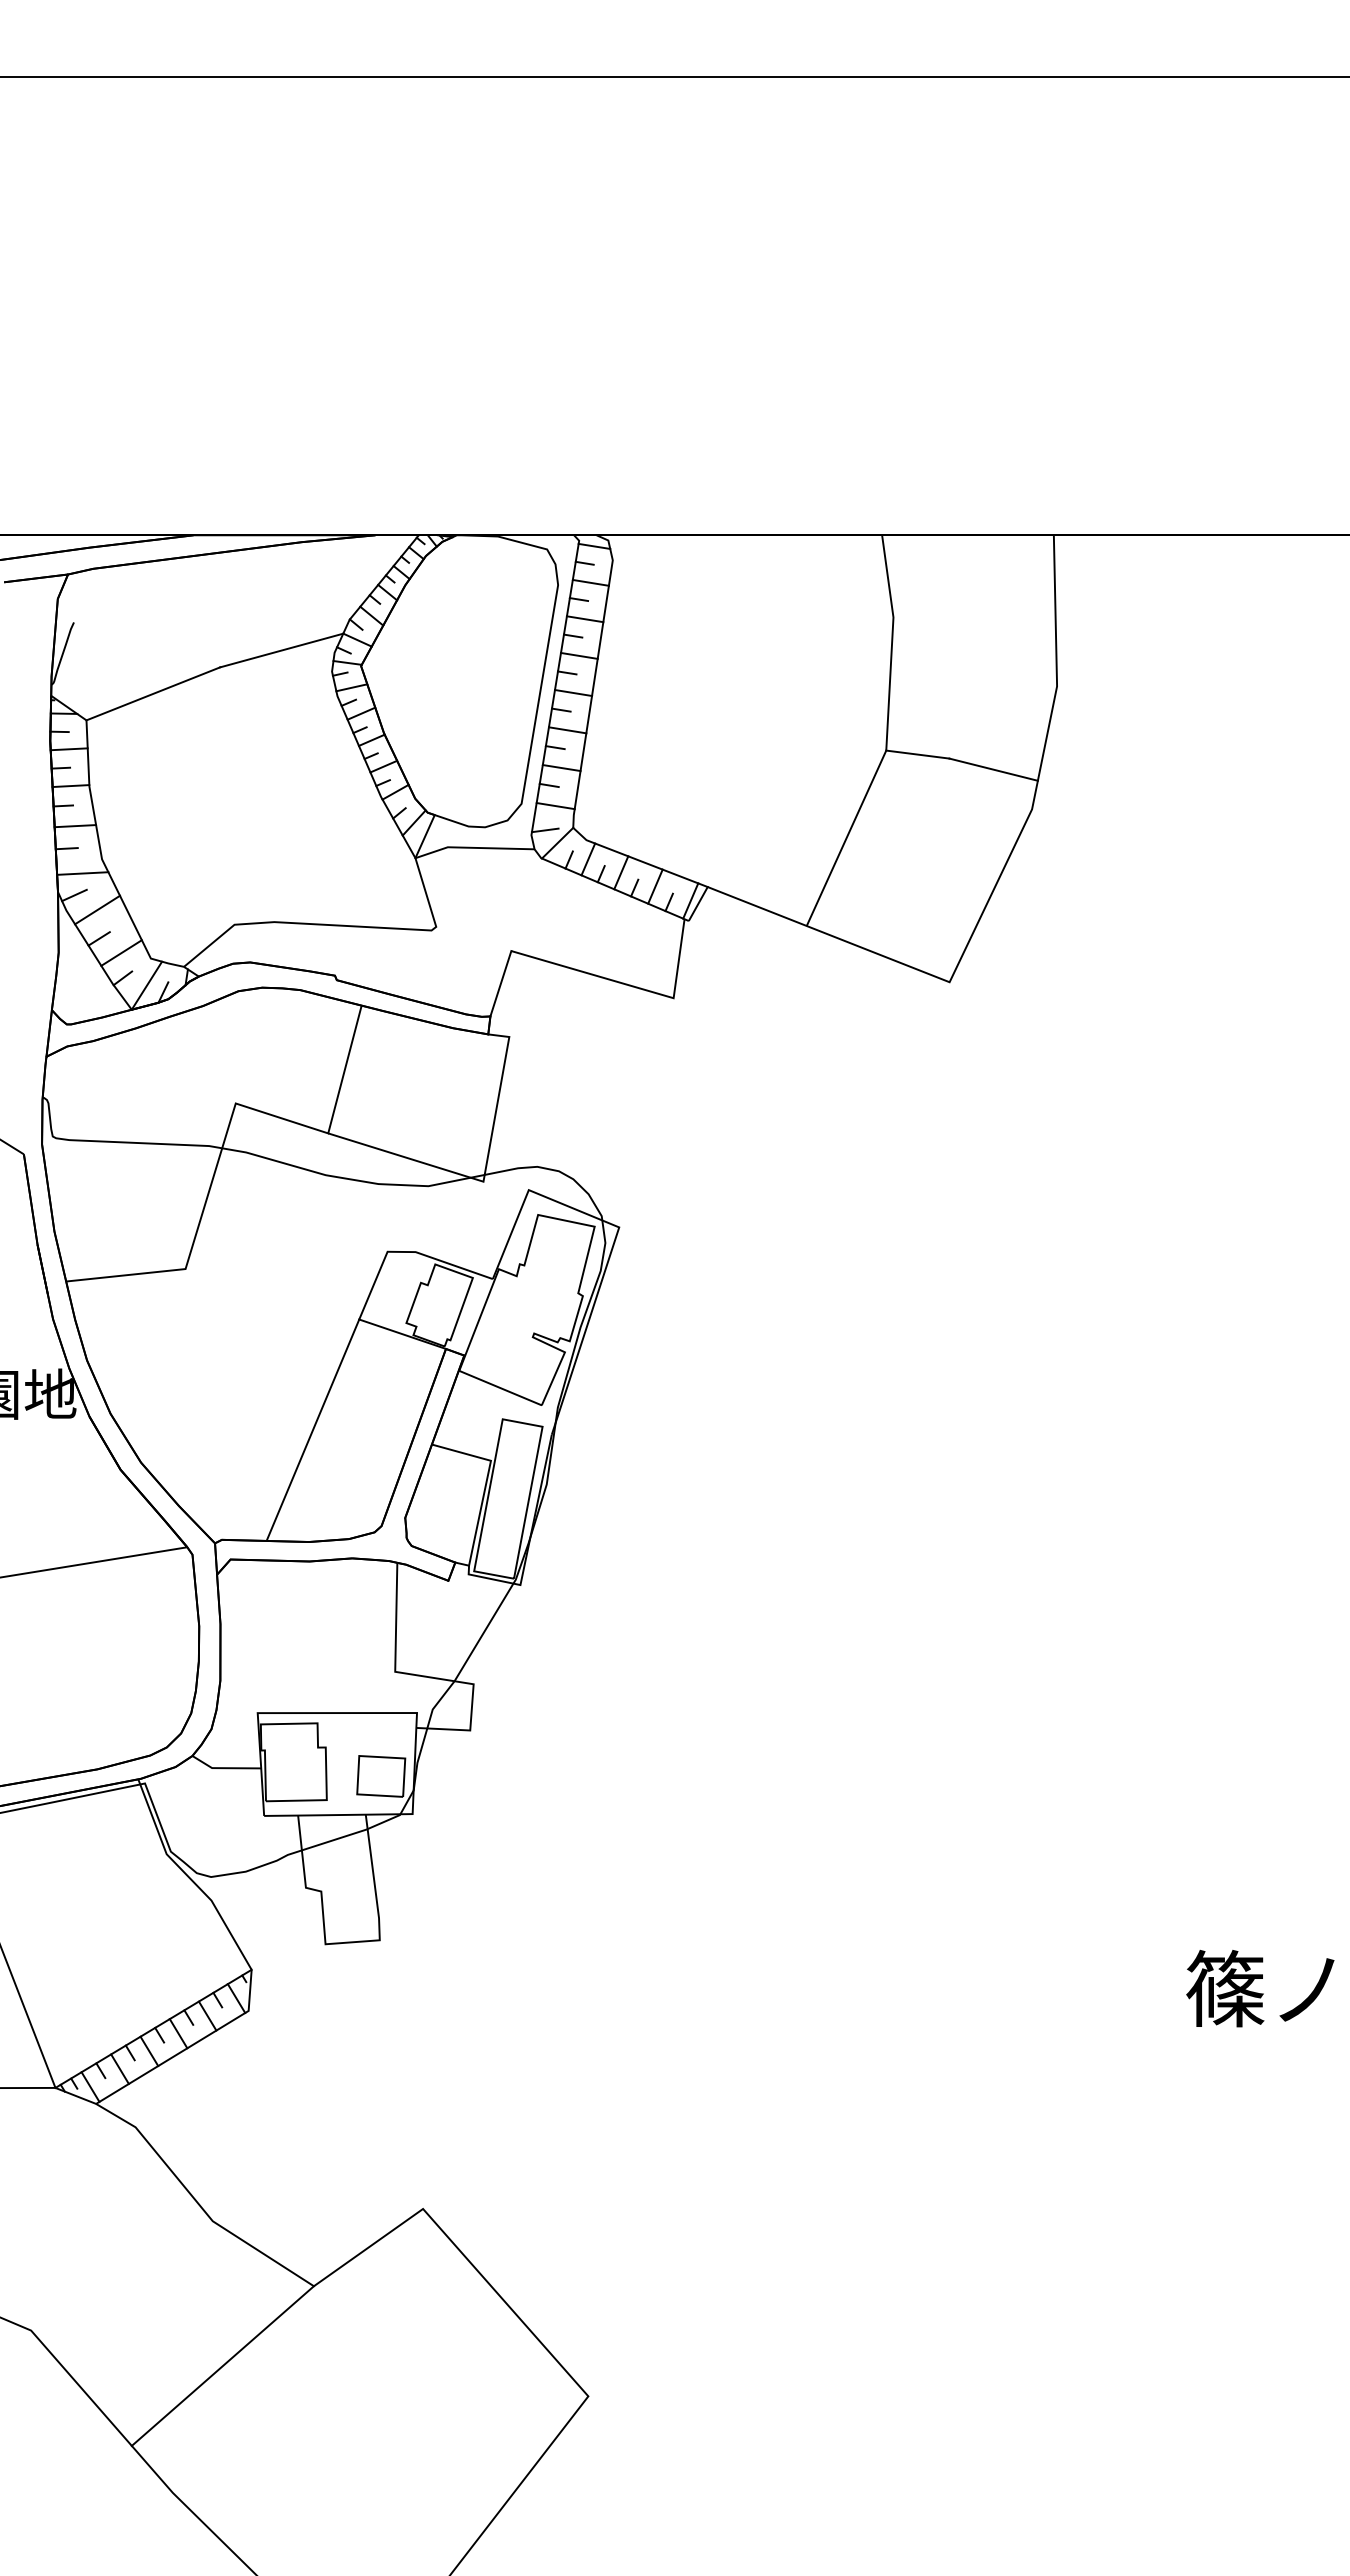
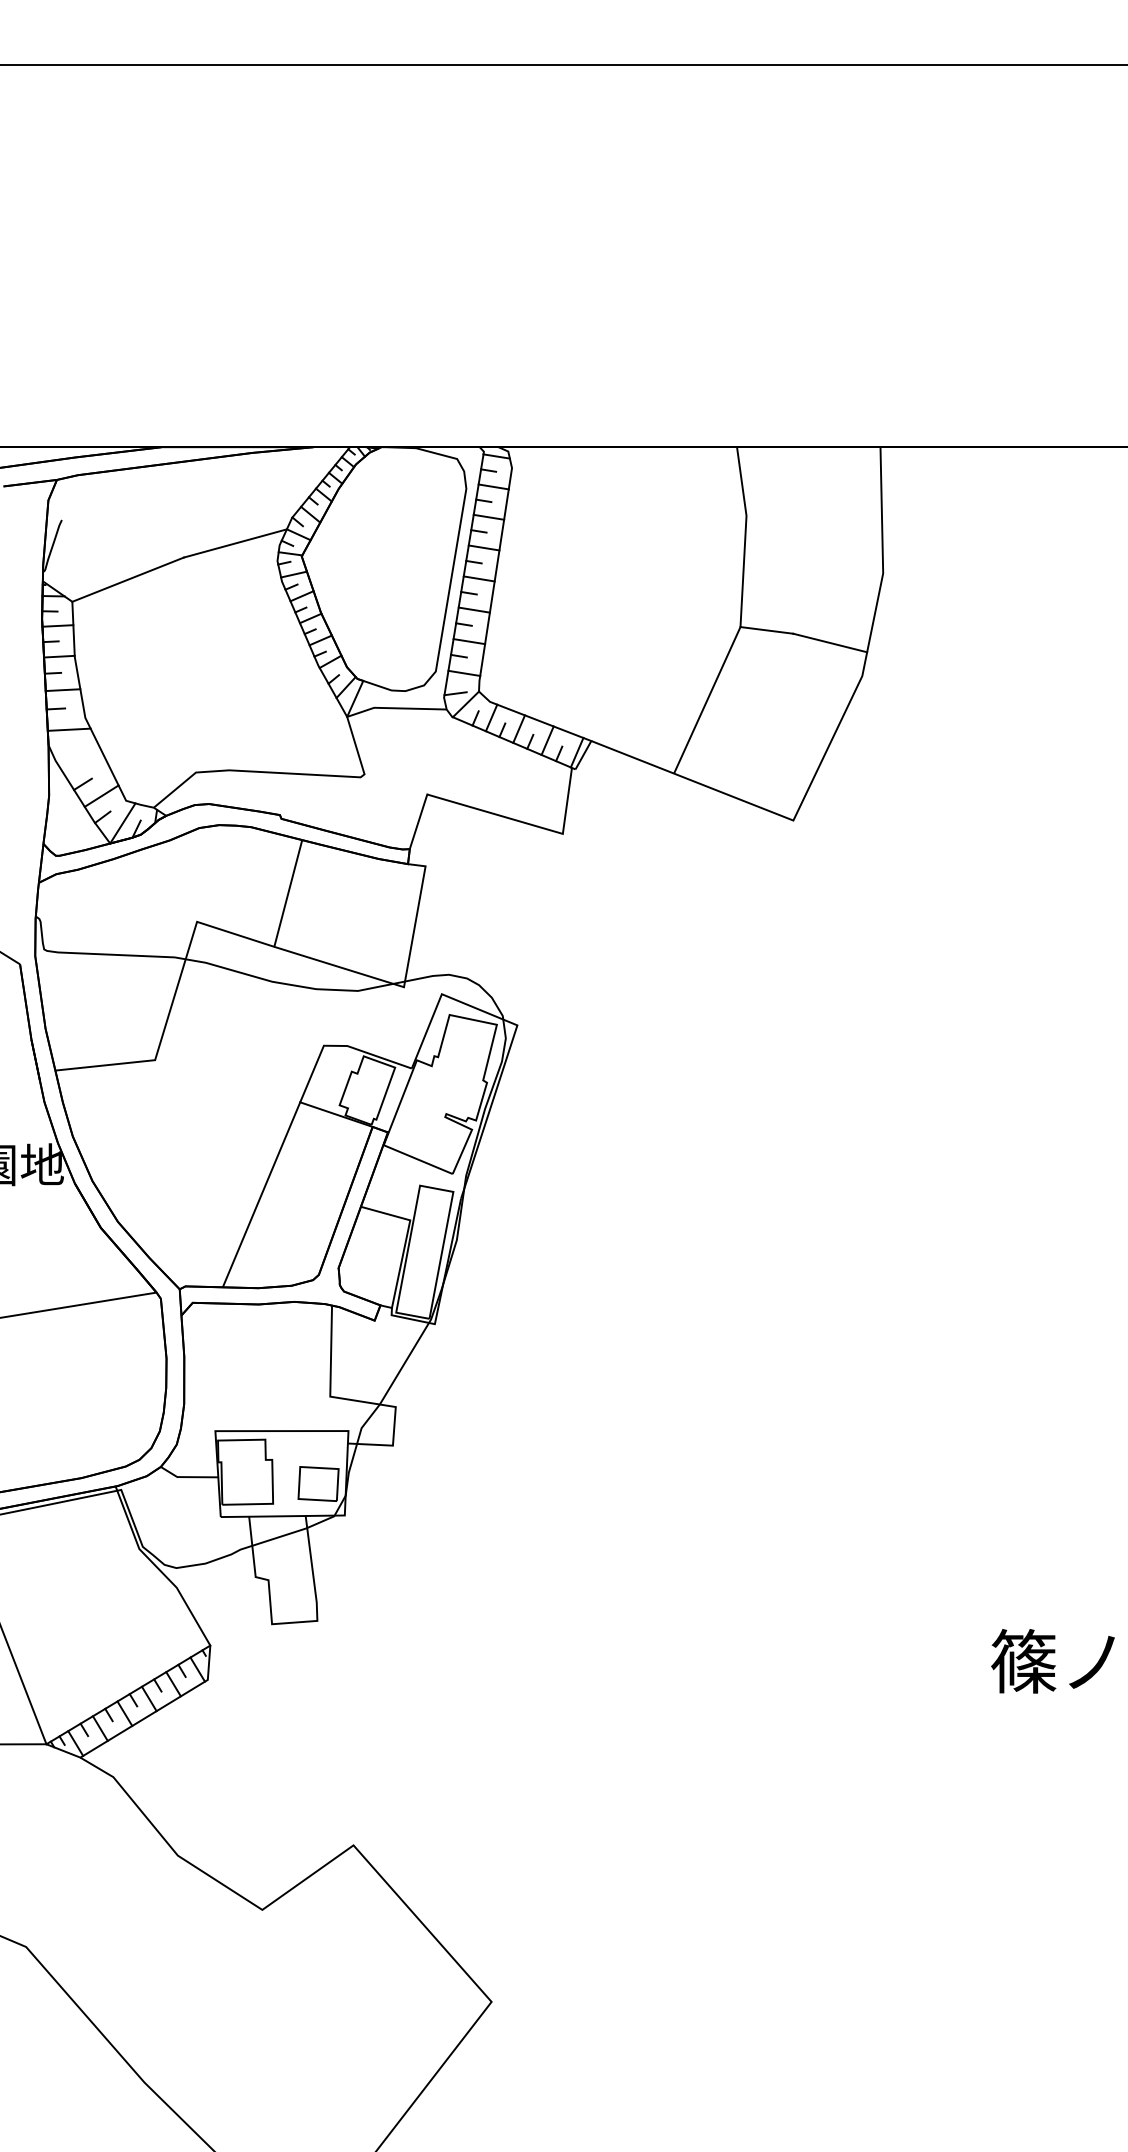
line: (74, 895) -> (62, 748), removed
line: (97, 909) -> (81, 759), removed
line: (222, 2365) -> (185, 1976), removed

